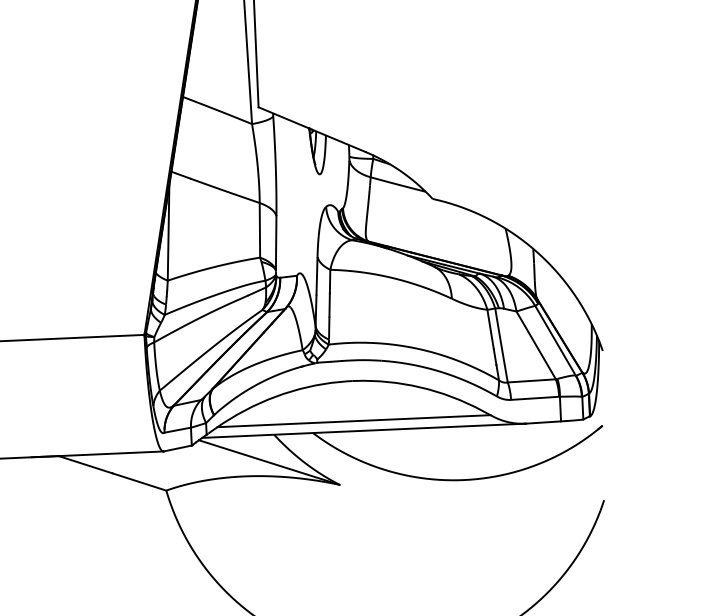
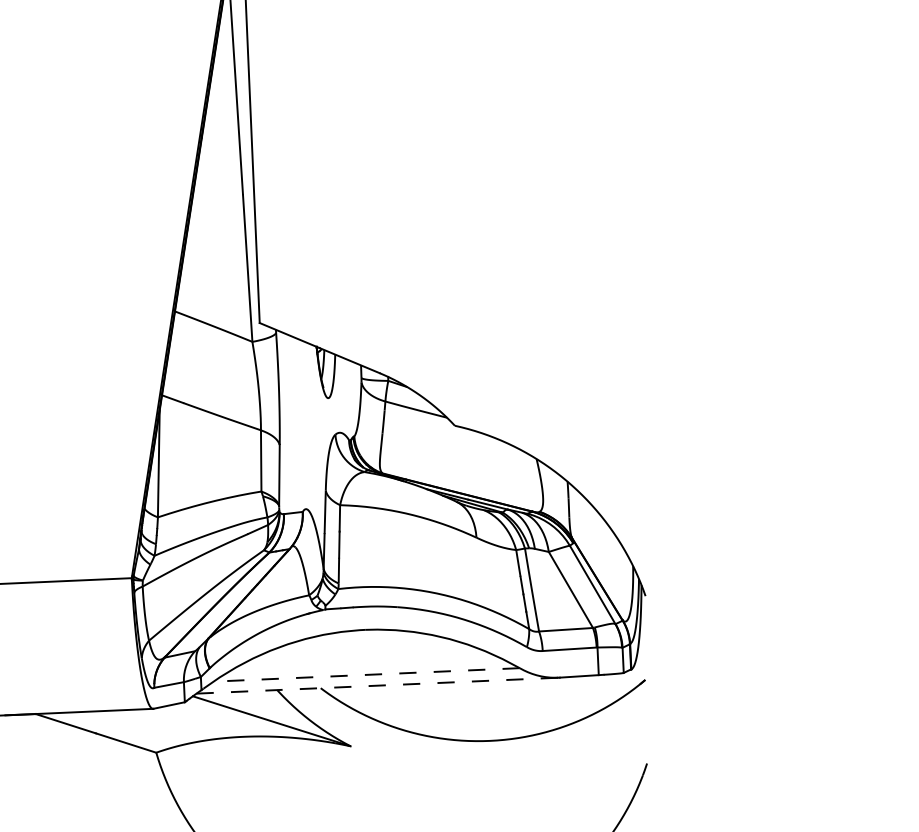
line: (353, 420) -> (366, 674), solid -> dashed
line: (363, 430) -> (377, 685), solid -> dashed

